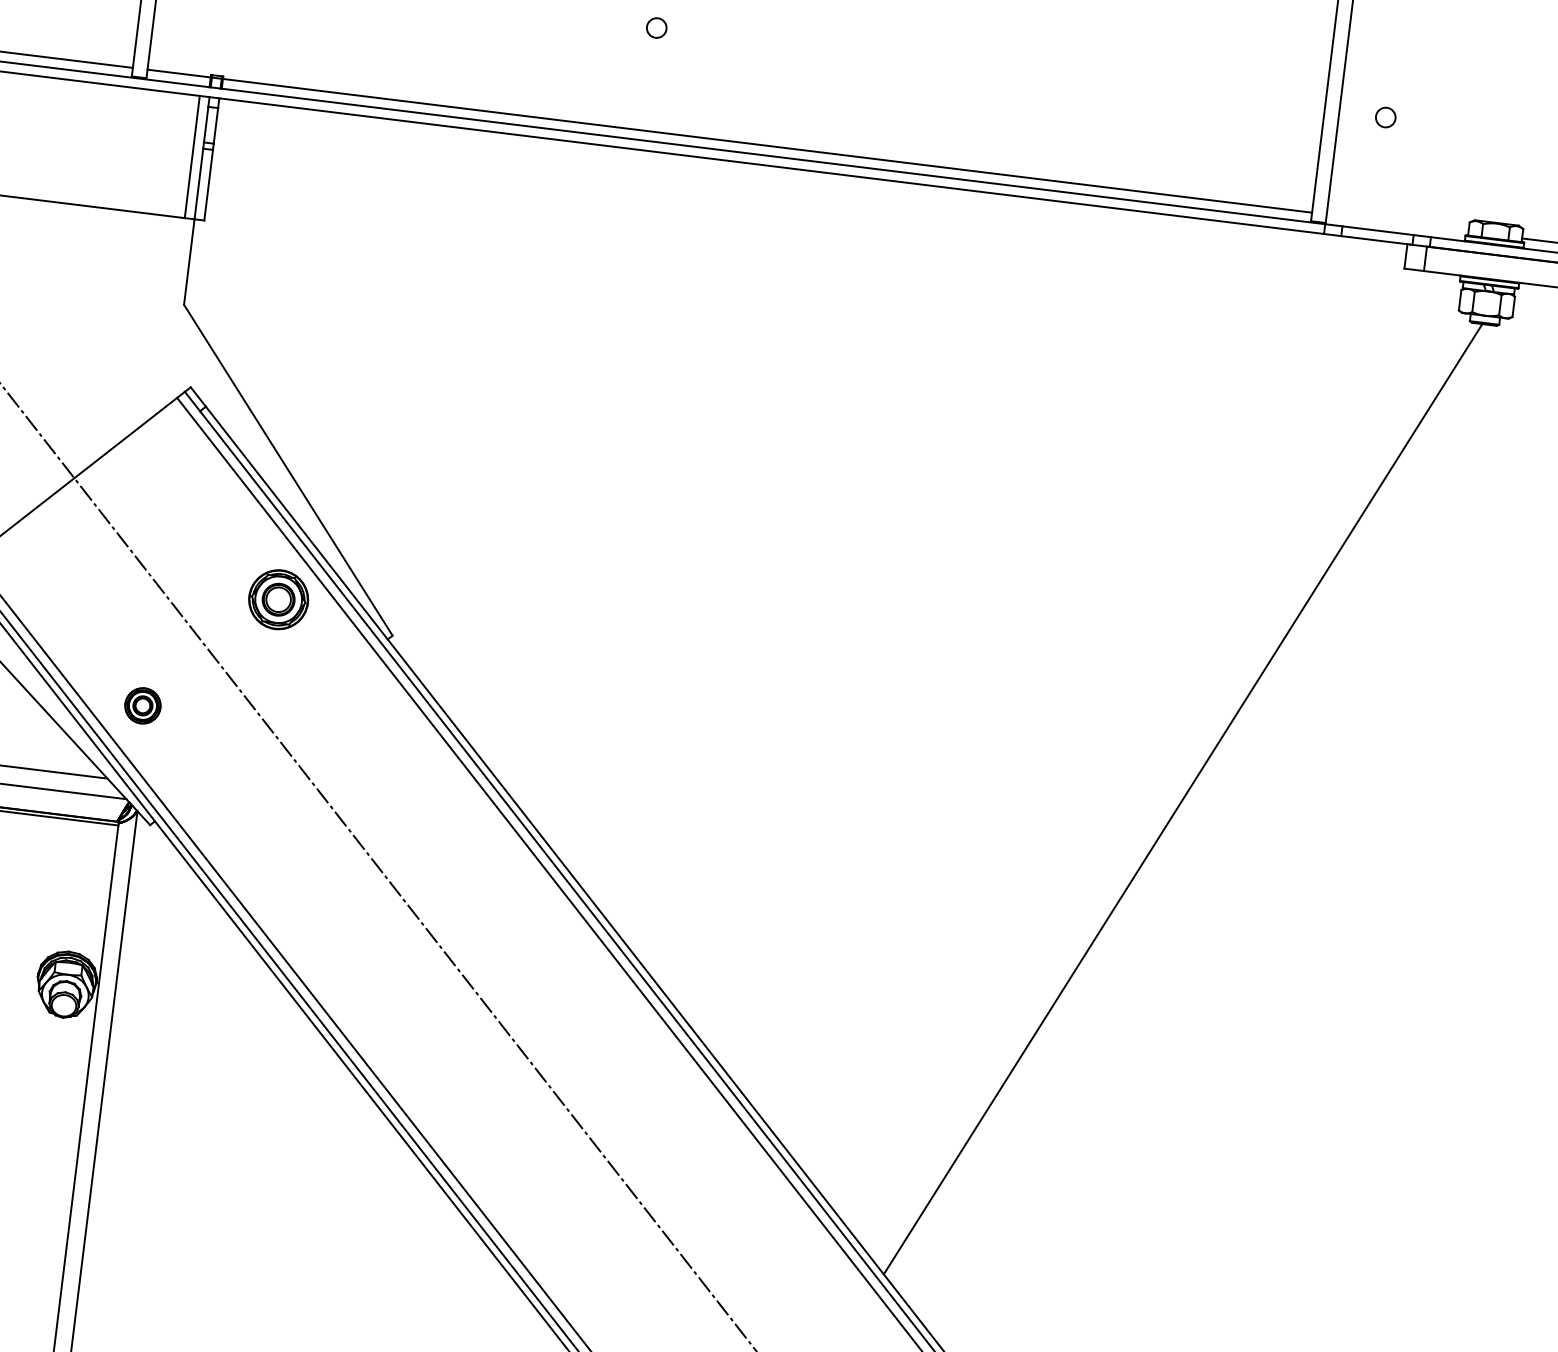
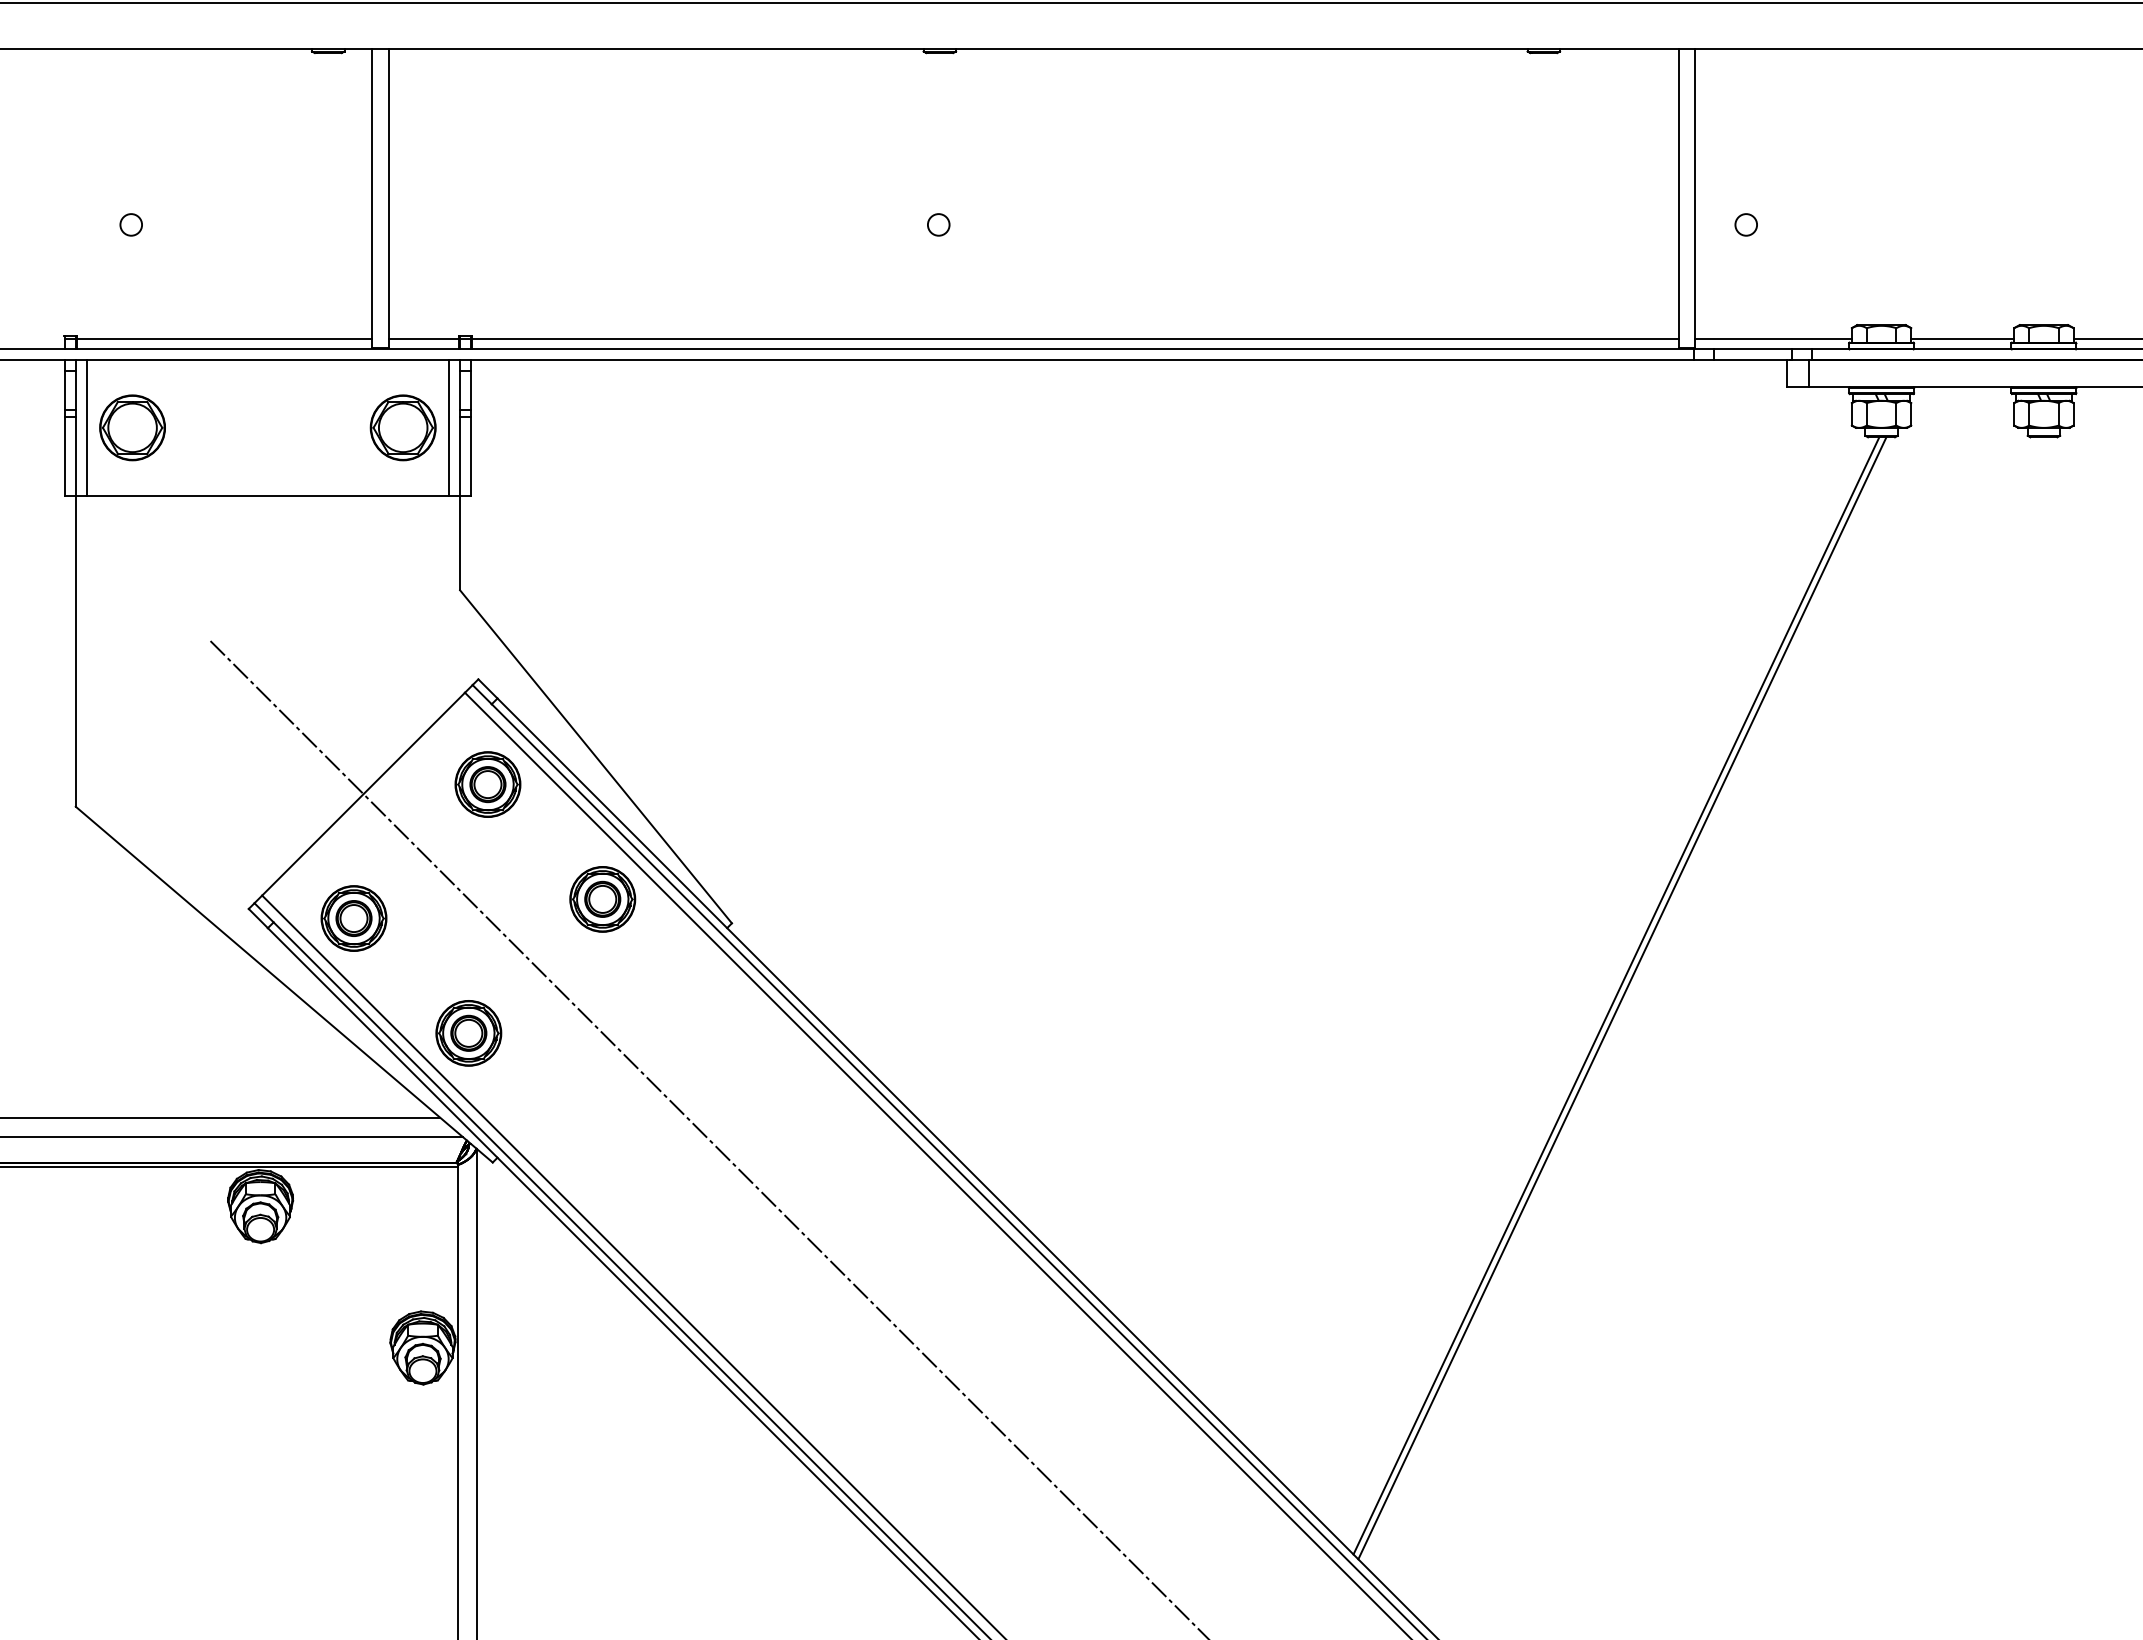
part: (150, 151) -> (402, 427), added
line: (1396, 223) -> (1772, 338), added
part: (187, 483) -> (487, 784), added
part: (51, 589) -> (353, 918), added
part: (142, 705) -> (468, 1033), size x1.67
line: (1188, 802) -> (1622, 998), added

